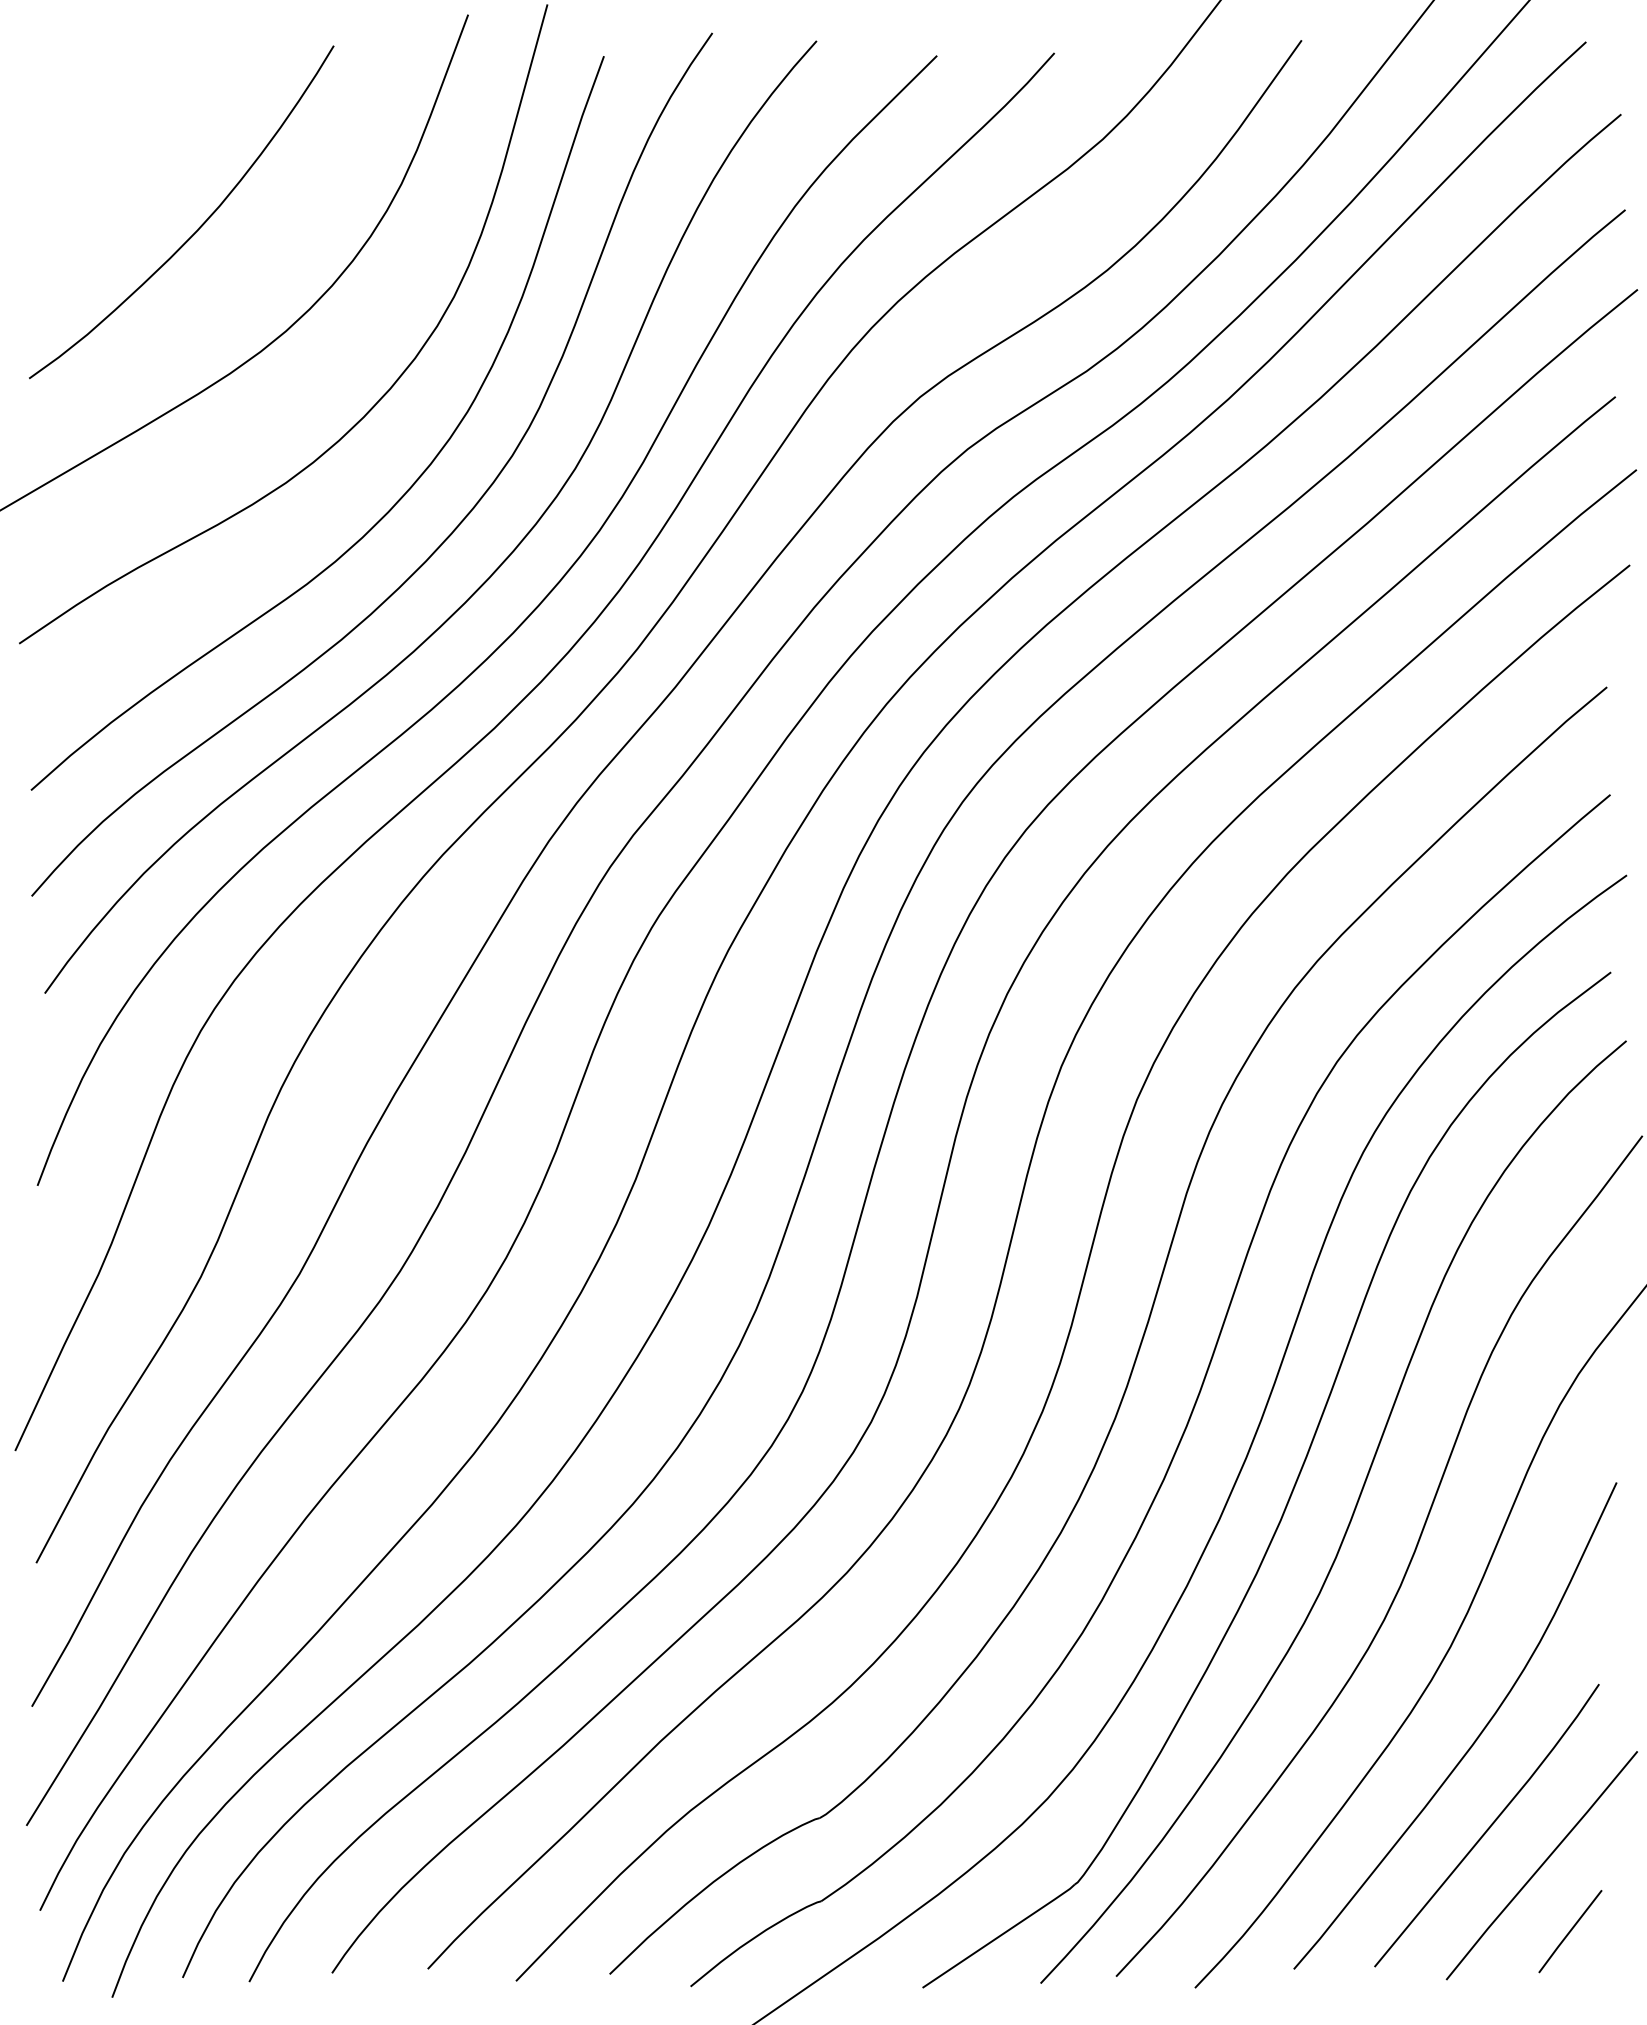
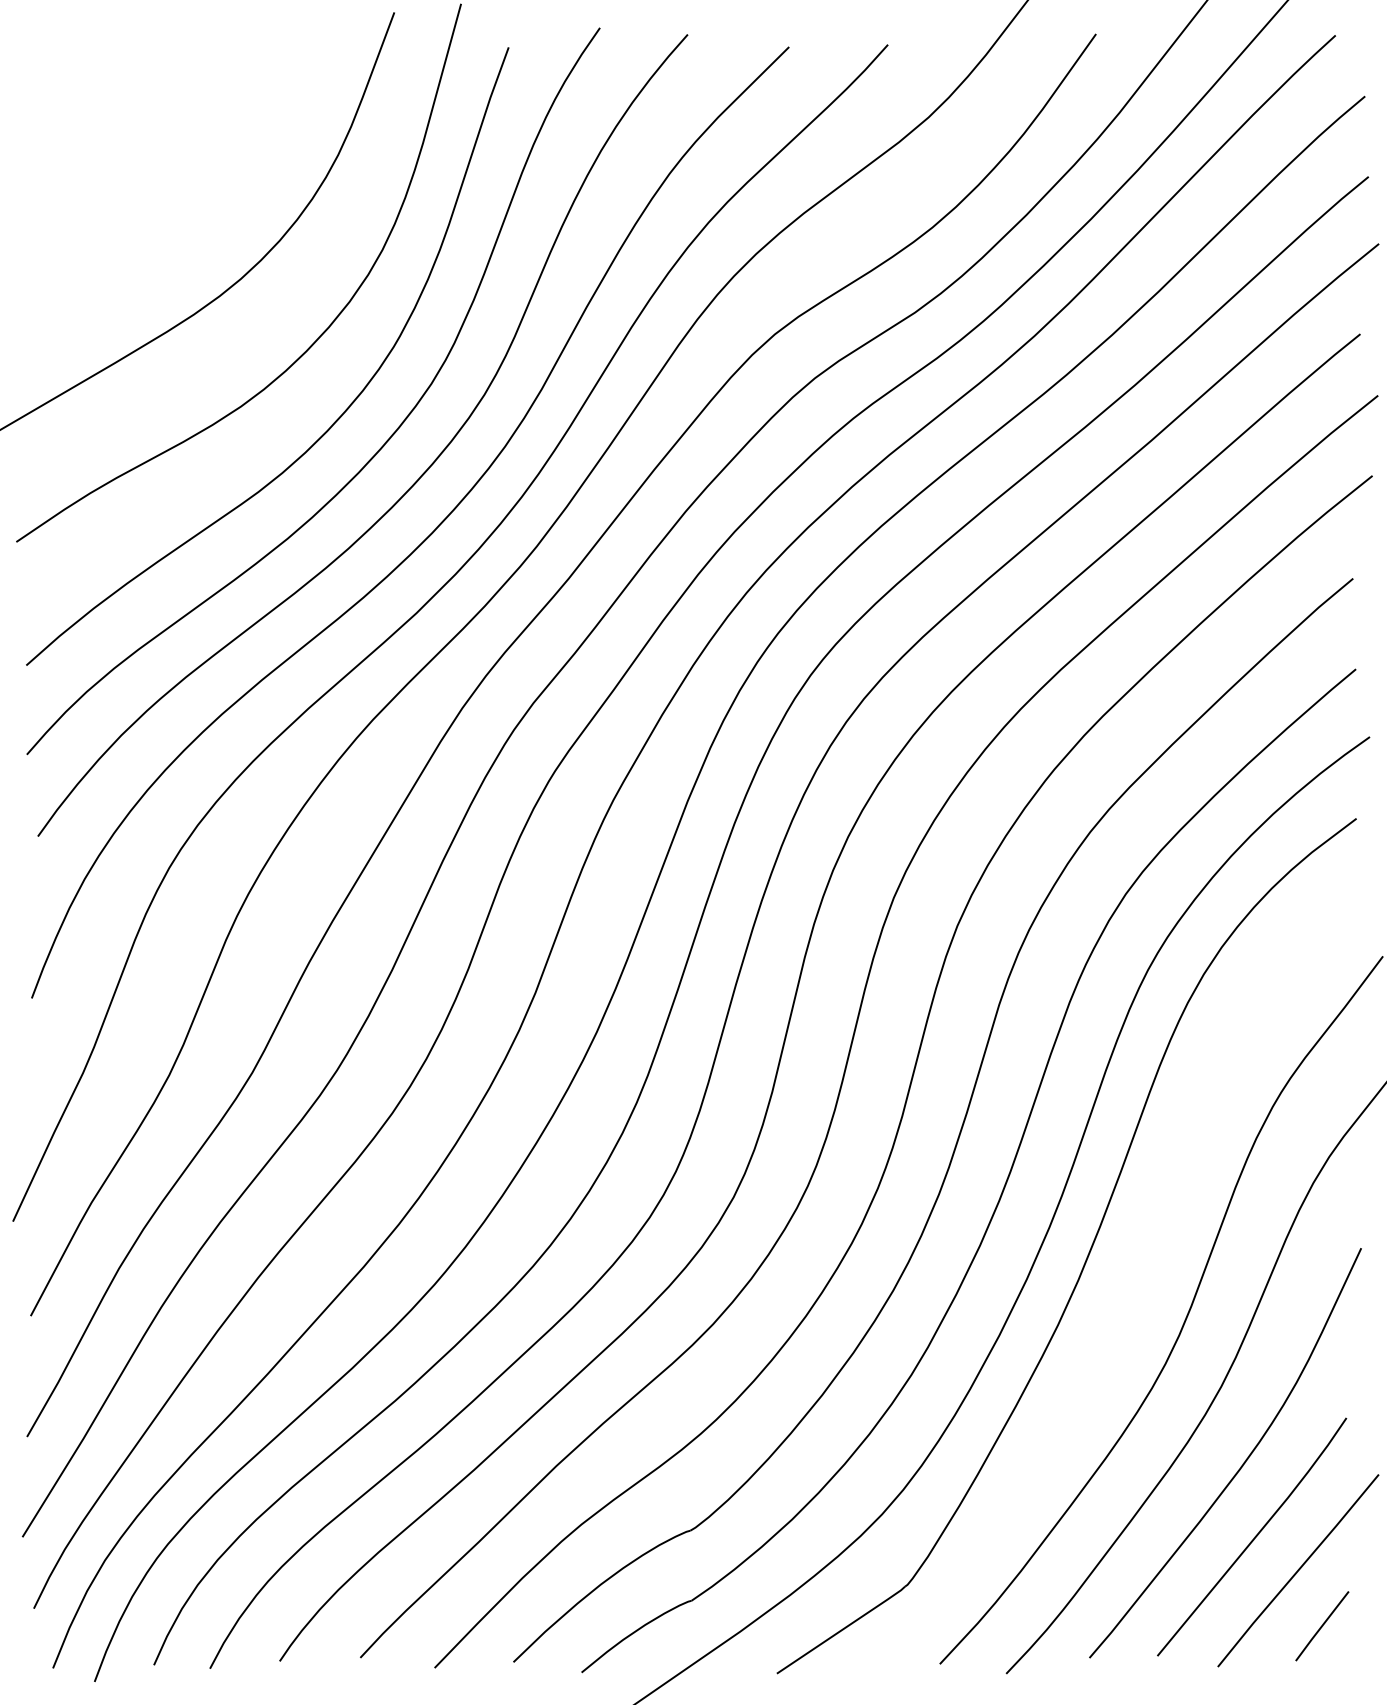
curve: (197, 228) -> (166, 192), removed
curve: (1349, 1519) -> (1136, 1279), removed

